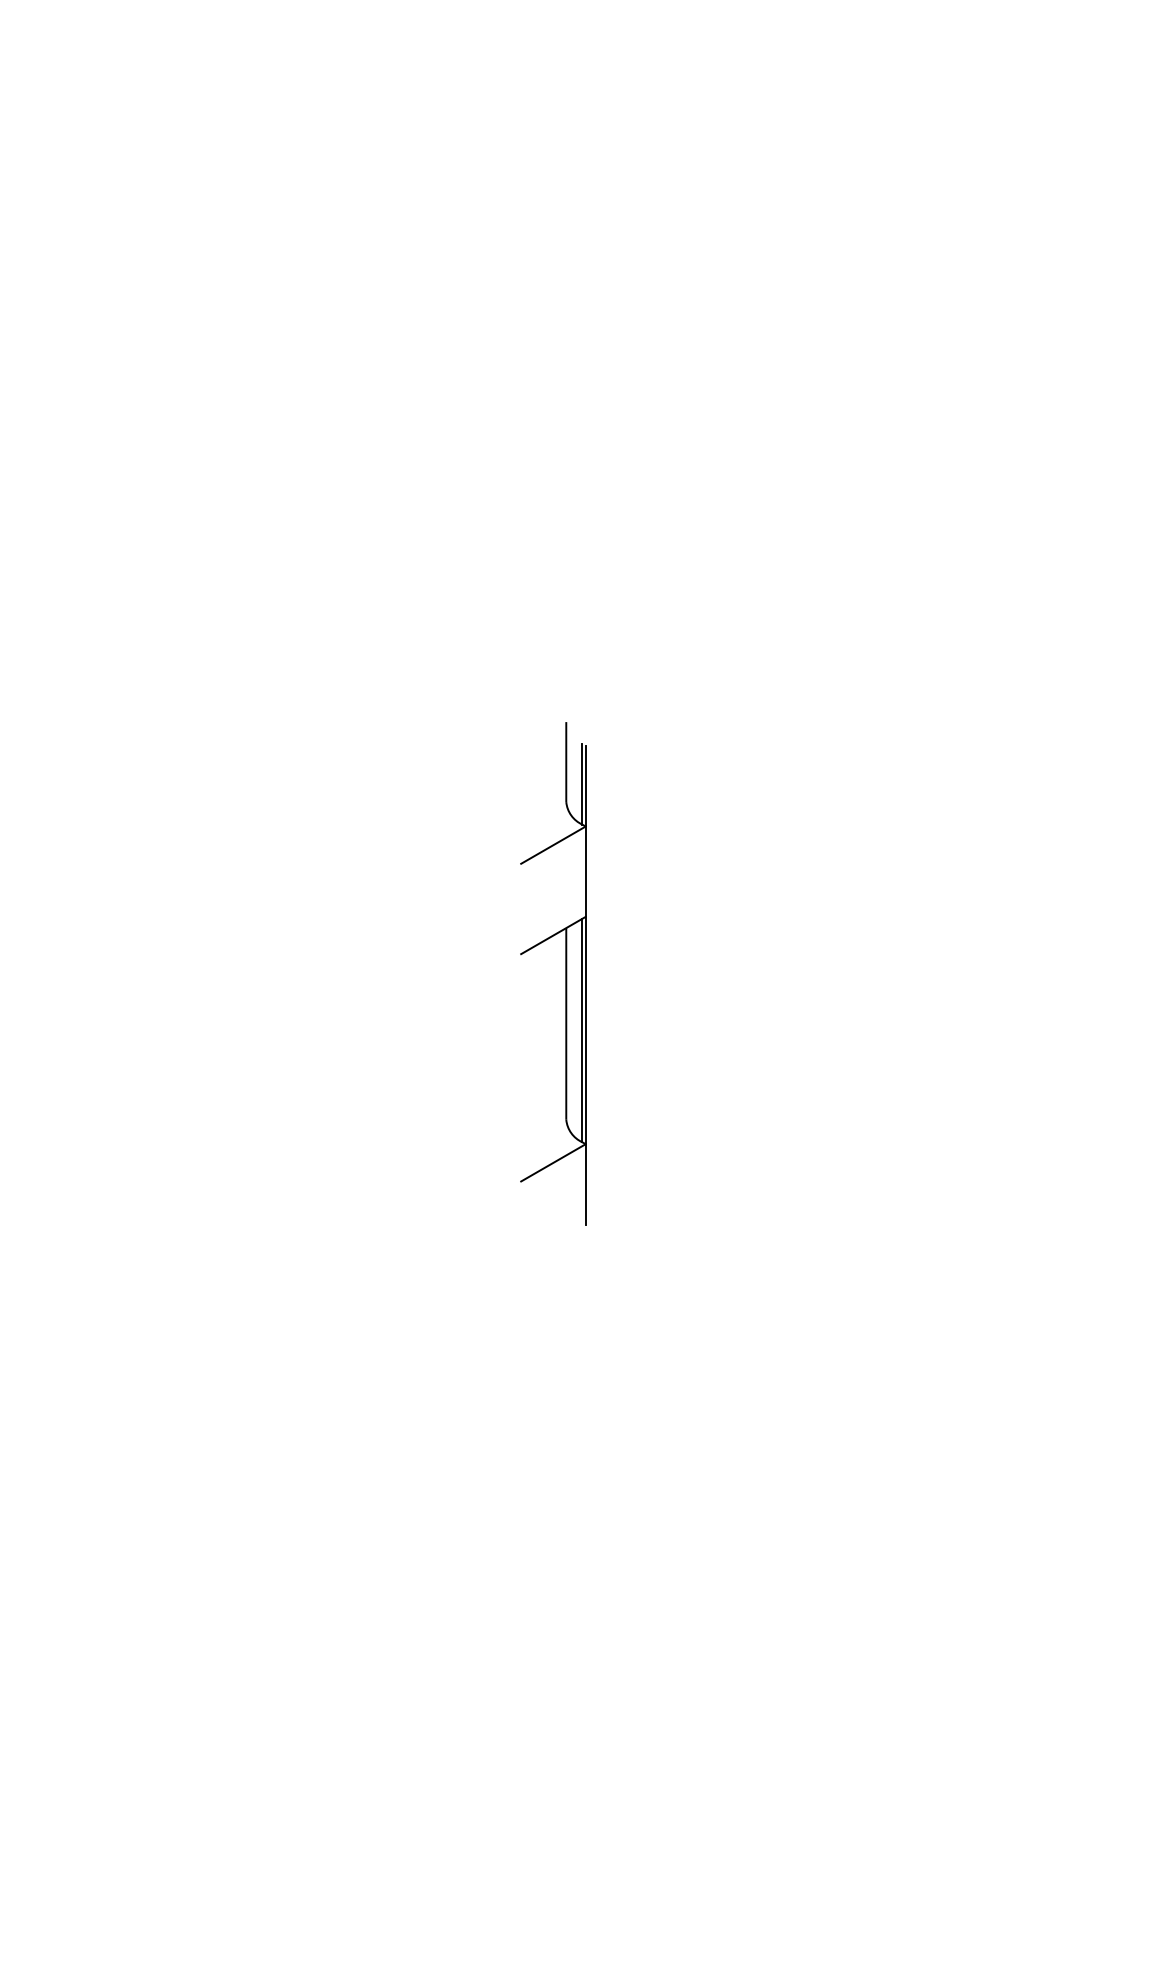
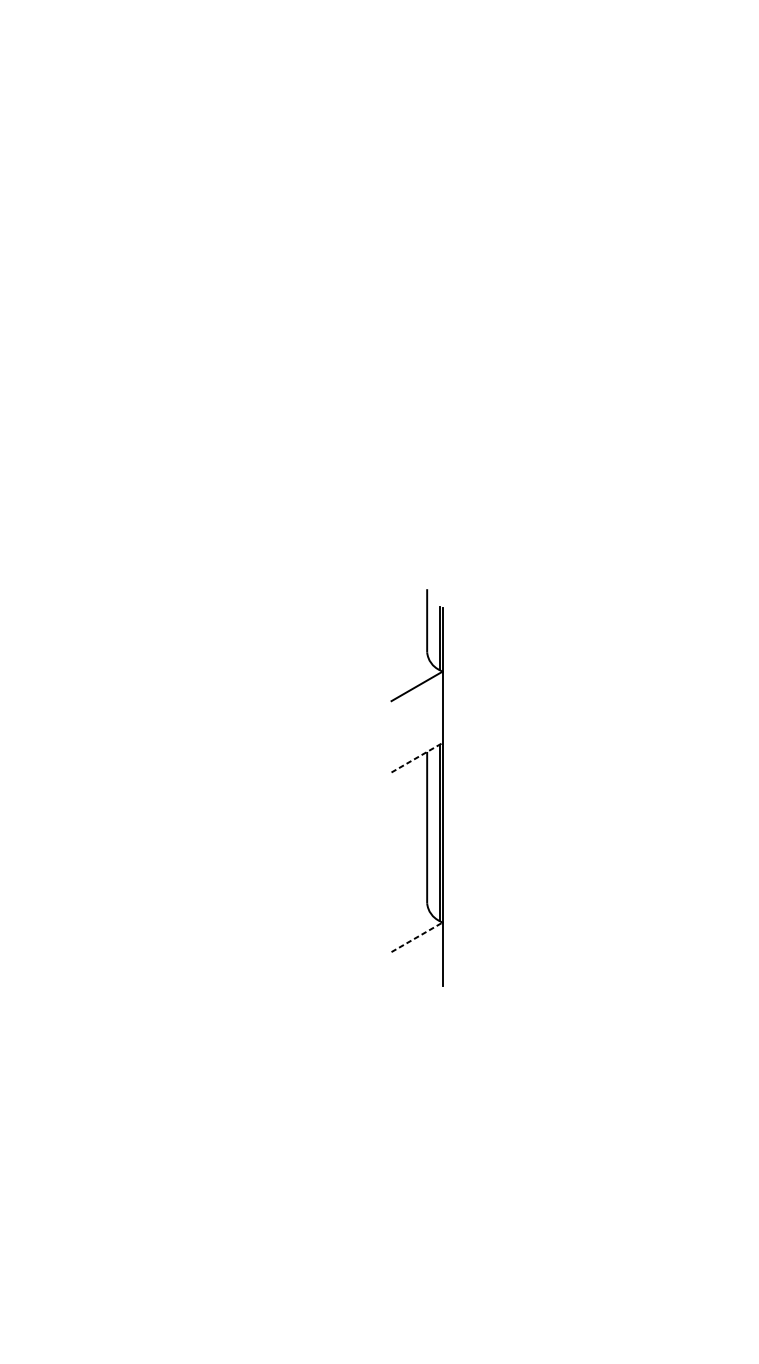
line: (553, 935) -> (417, 757), solid -> dashed
line: (553, 1162) -> (417, 937), solid -> dashed

